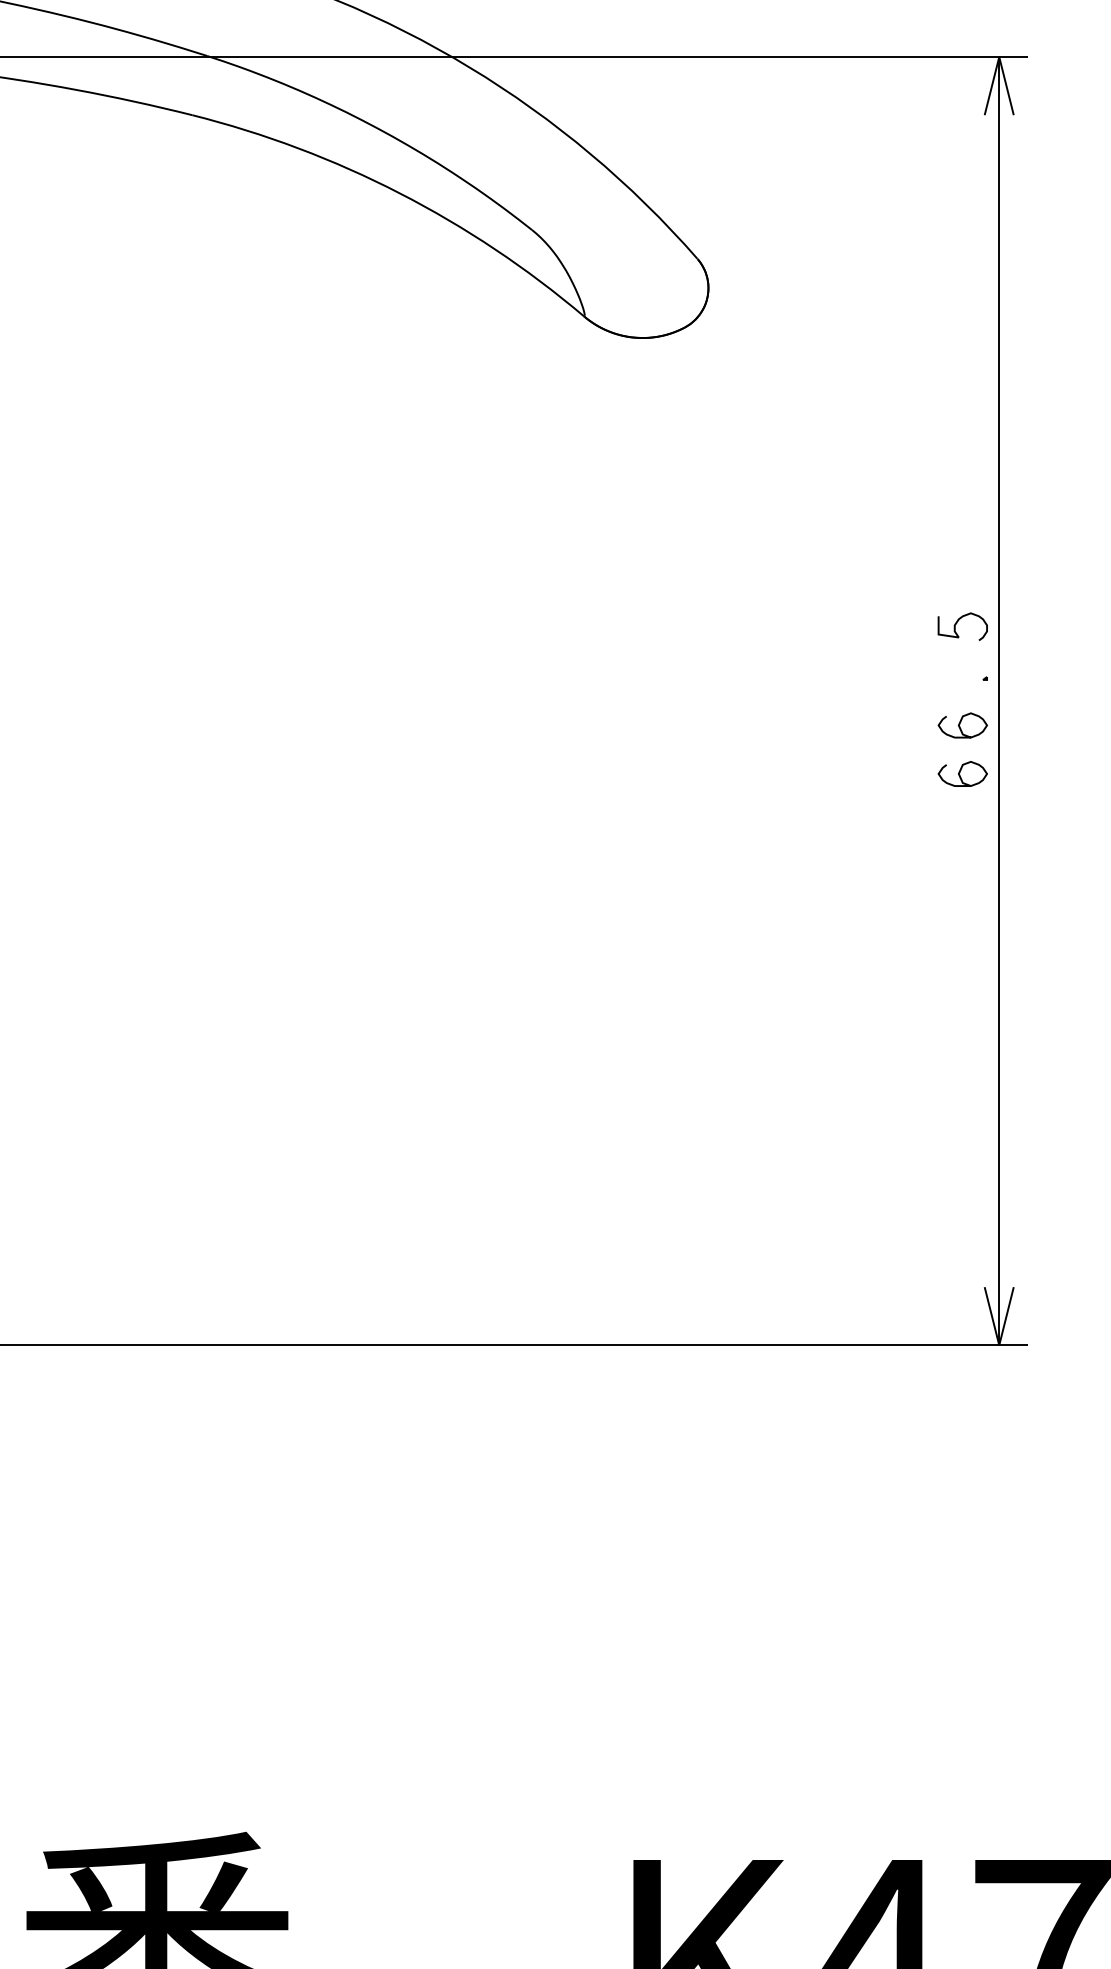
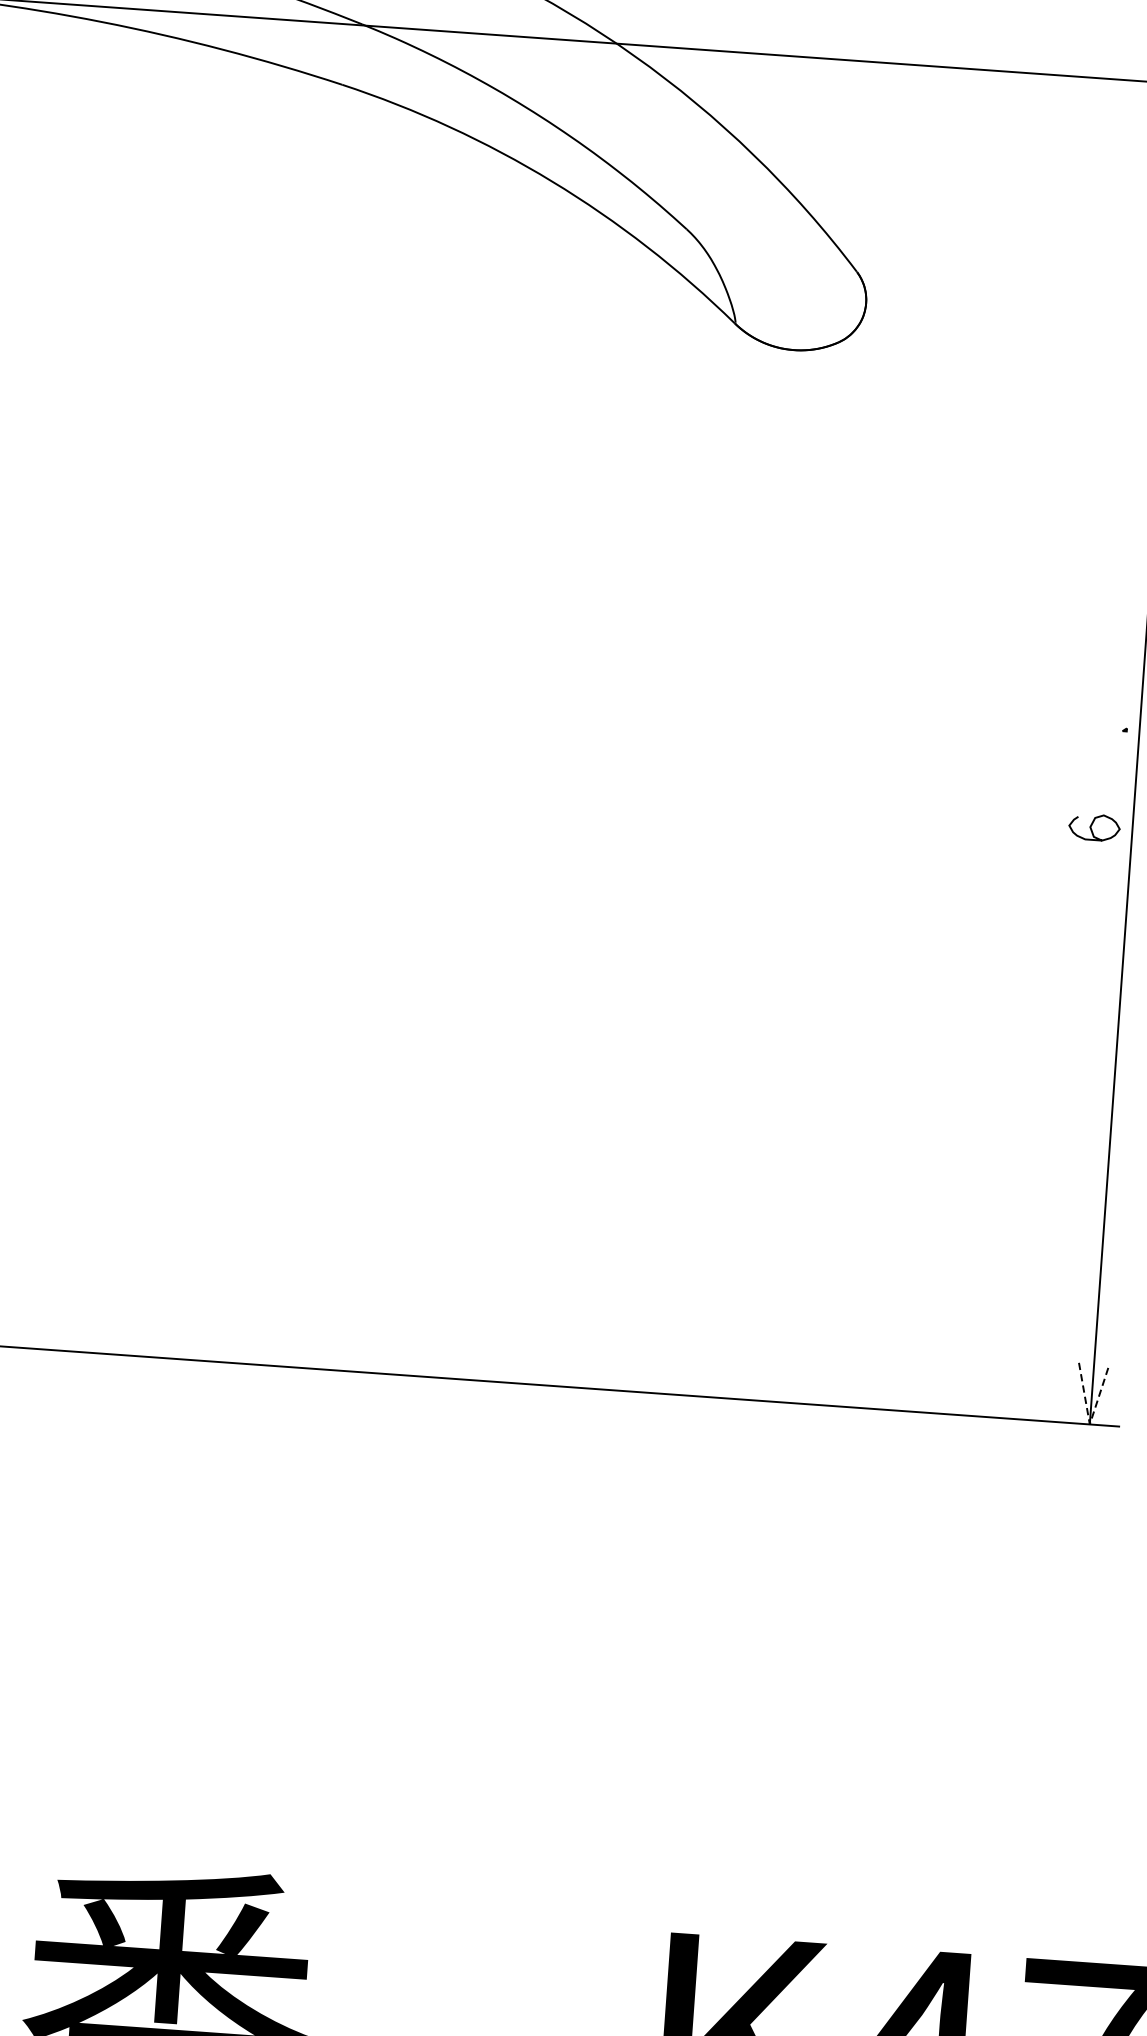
curve: (957, 623) -> (1100, 670), removed
curve: (960, 724) -> (1095, 775), removed
line: (999, 1345) -> (1090, 1424), solid -> dashed

